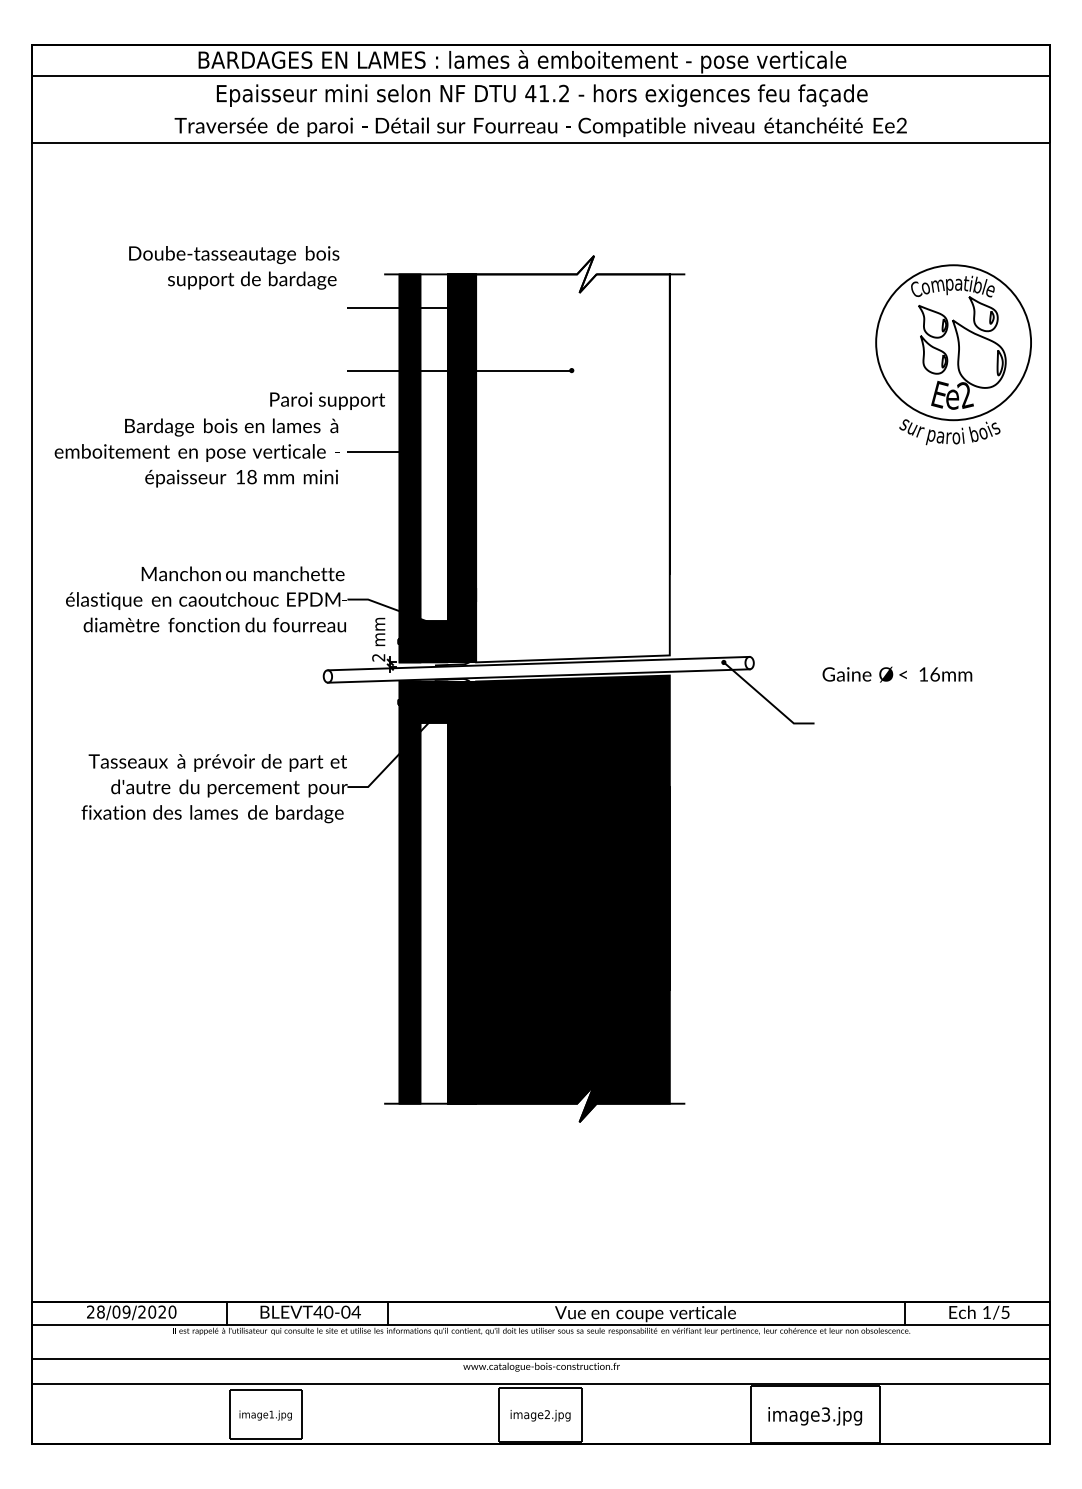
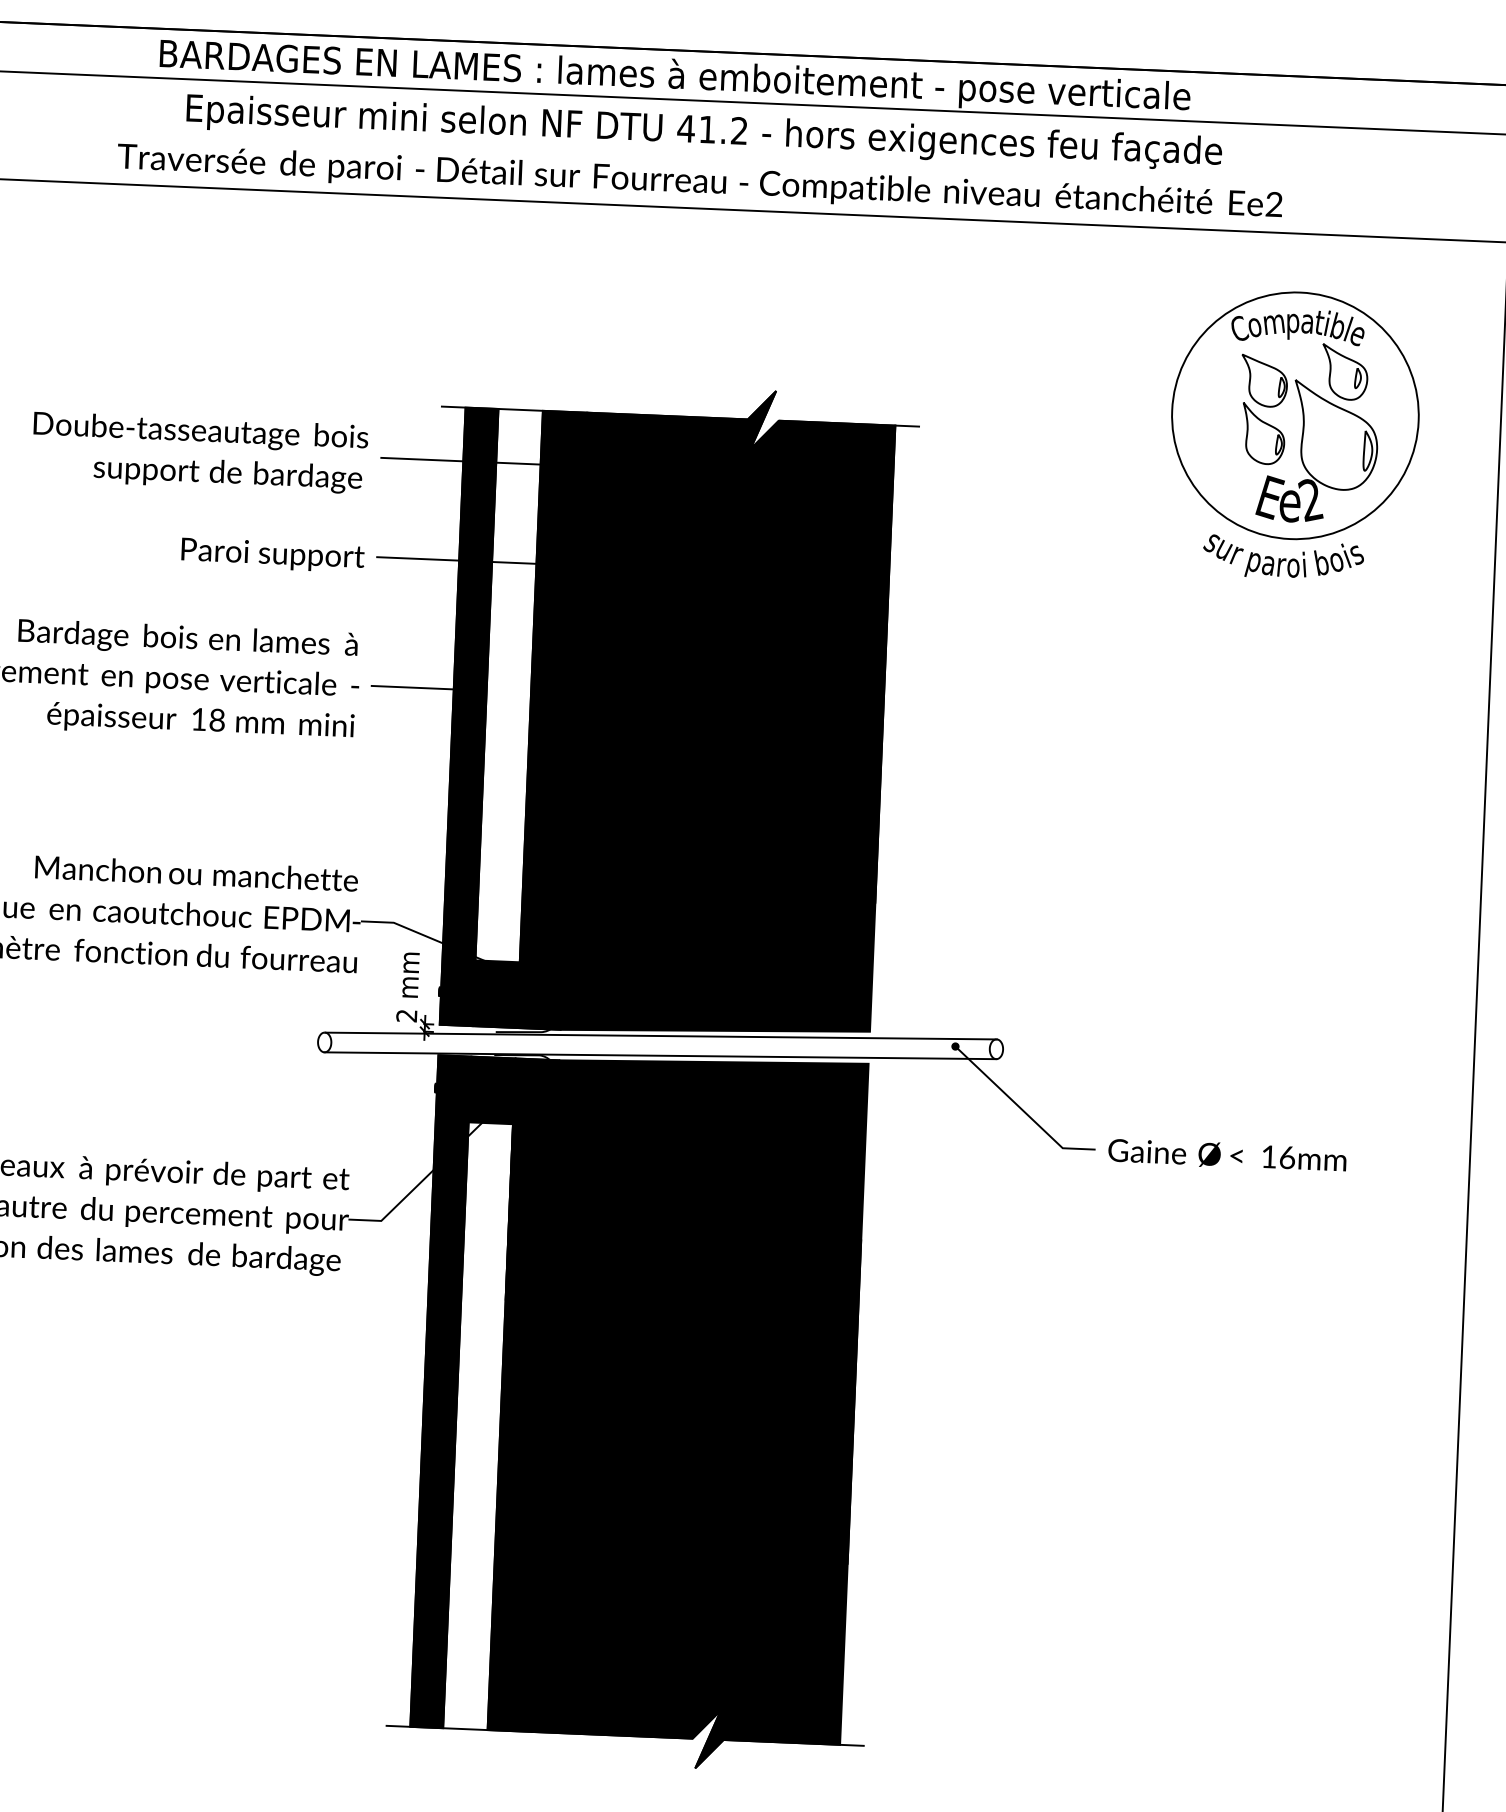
text: (234, 267) -> (200, 452), moved
part: (953, 354) -> (1294, 434), moved
text: (327, 400) -> (272, 554), moved
fill: (572, 458) -> (728, 711), added
text: (897, 674) -> (1227, 1155), moved

